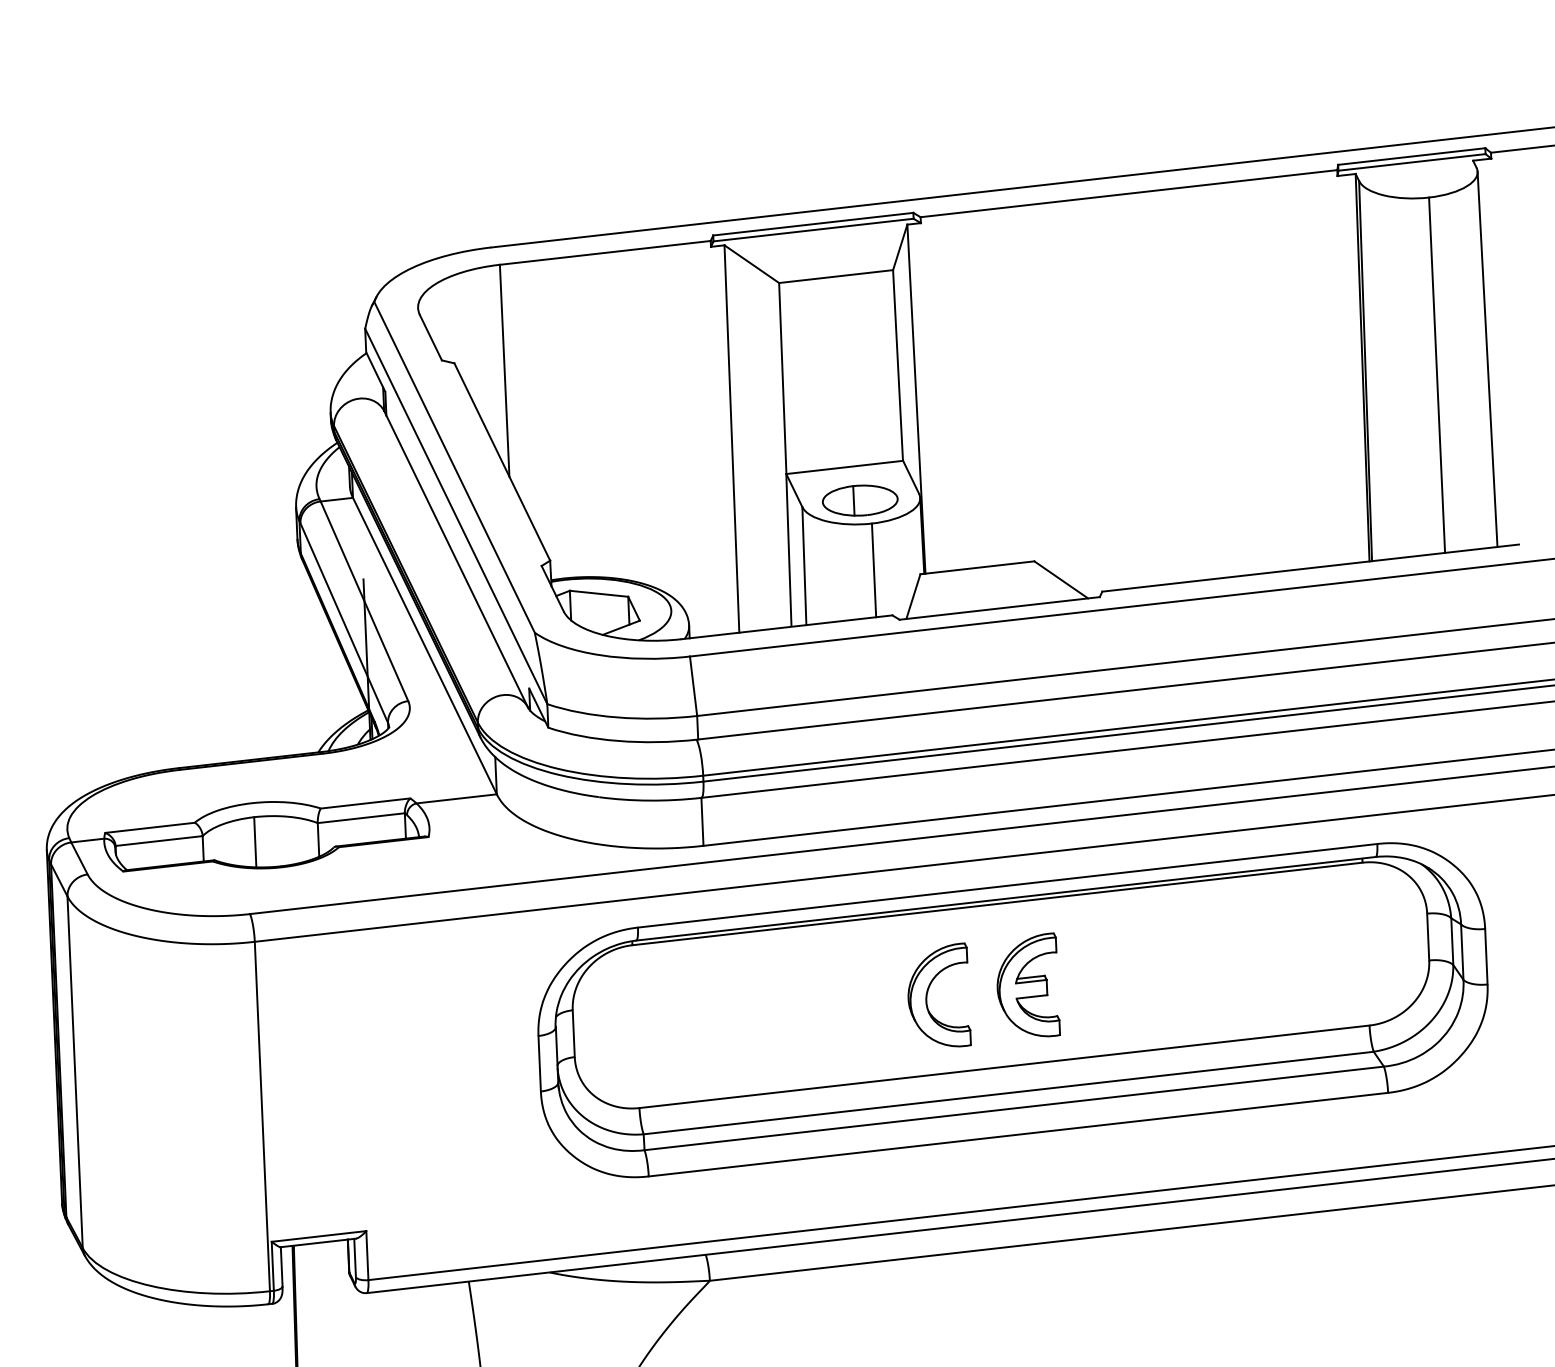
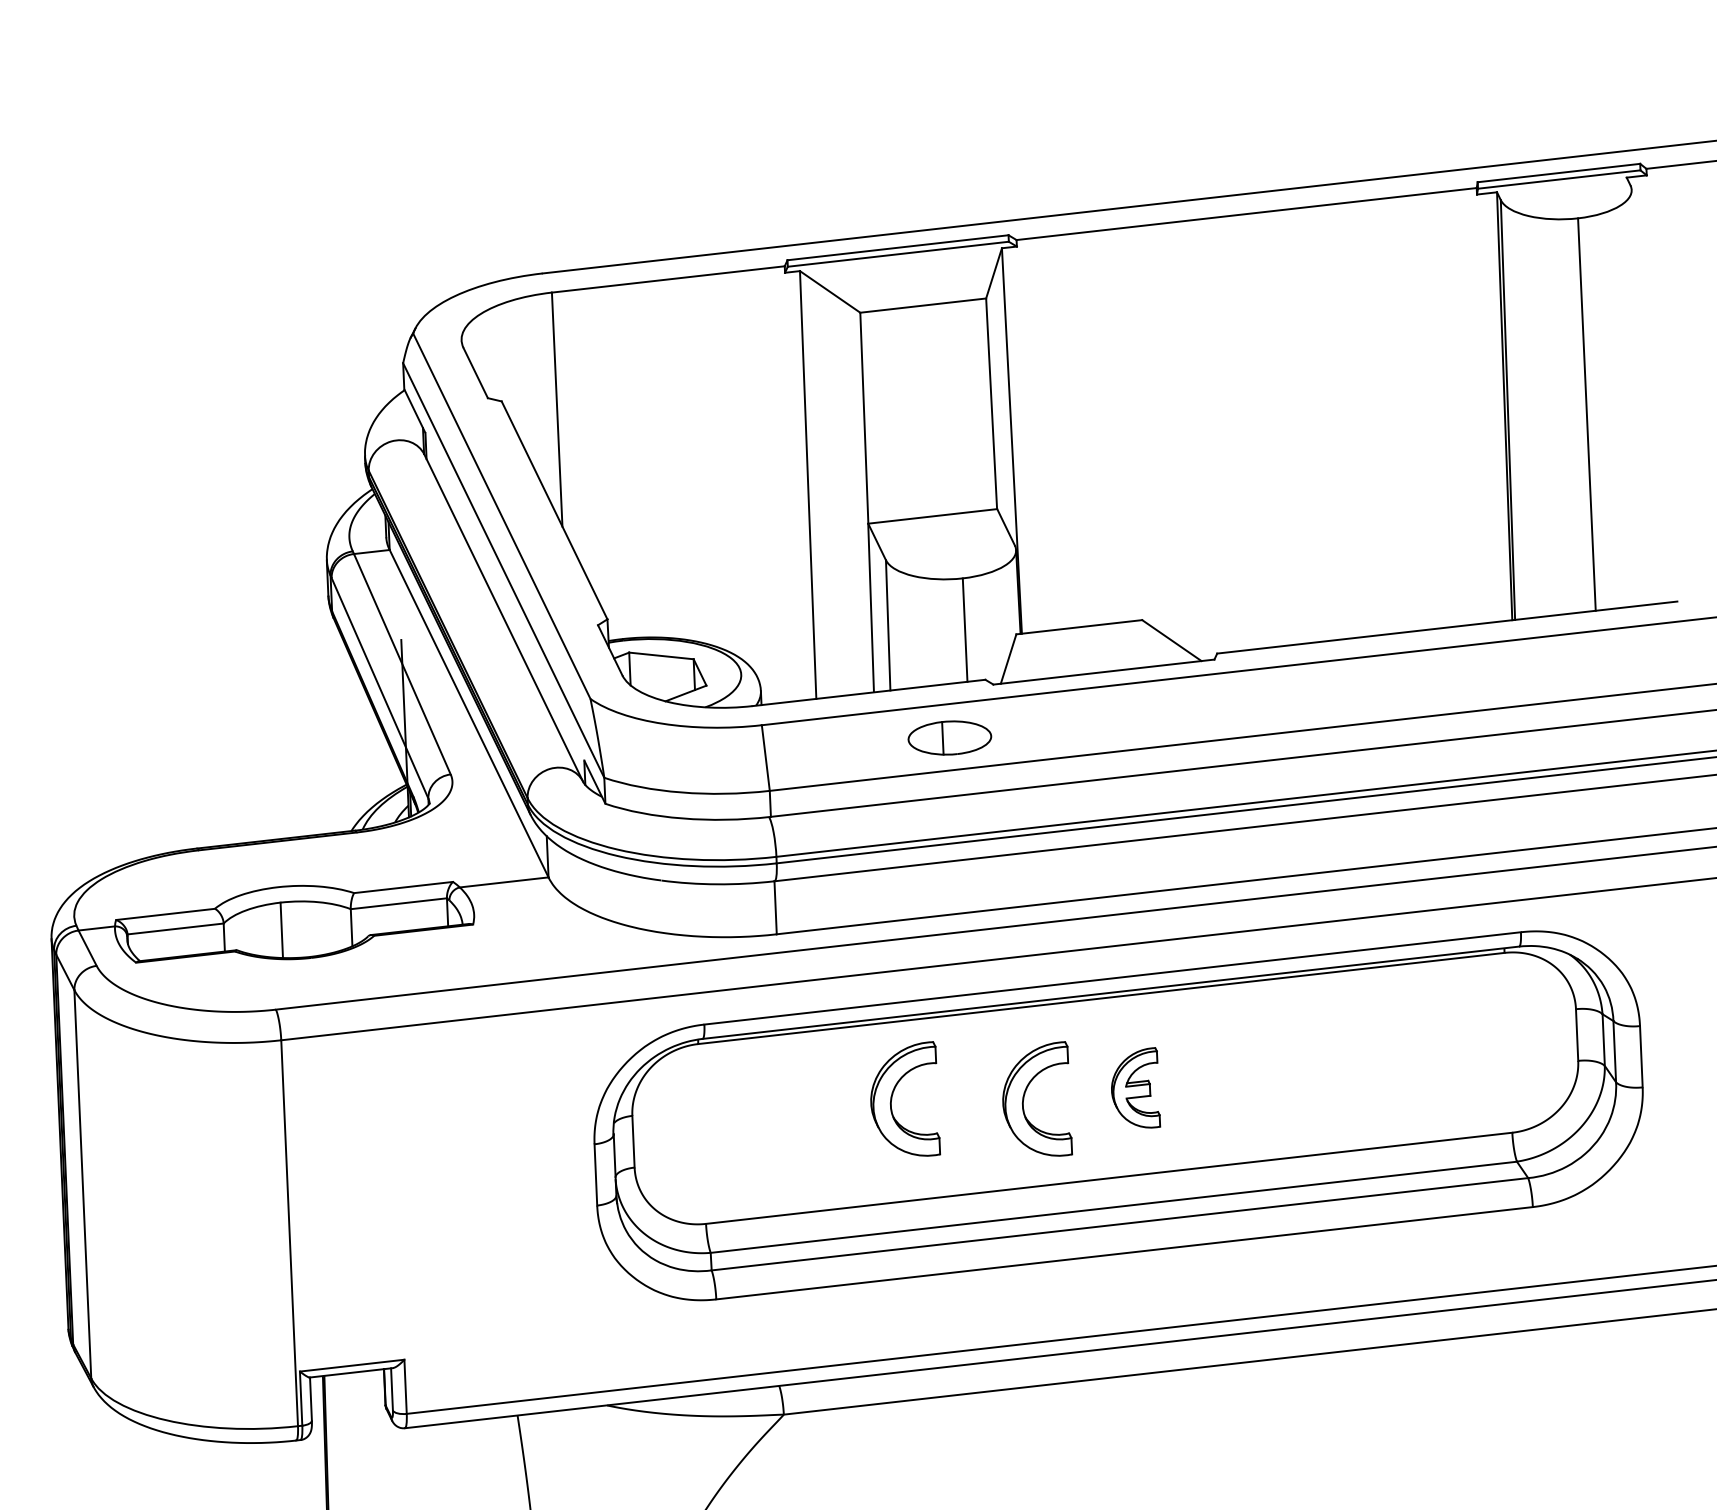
line: (1487, 358) -> (1642, 396), removed
part: (859, 500) -> (949, 737), moved
part: (1028, 984) -> (1135, 1087), size x0.7
part: (809, 990) -> (893, 1094), added

